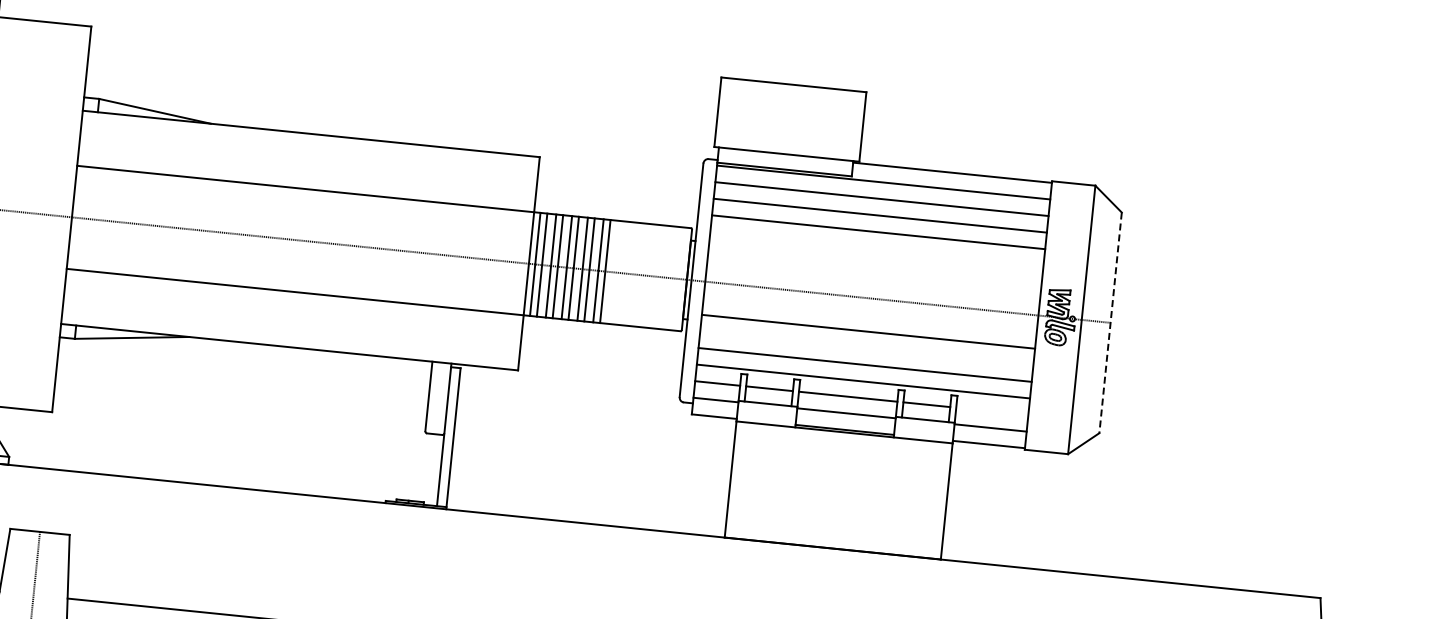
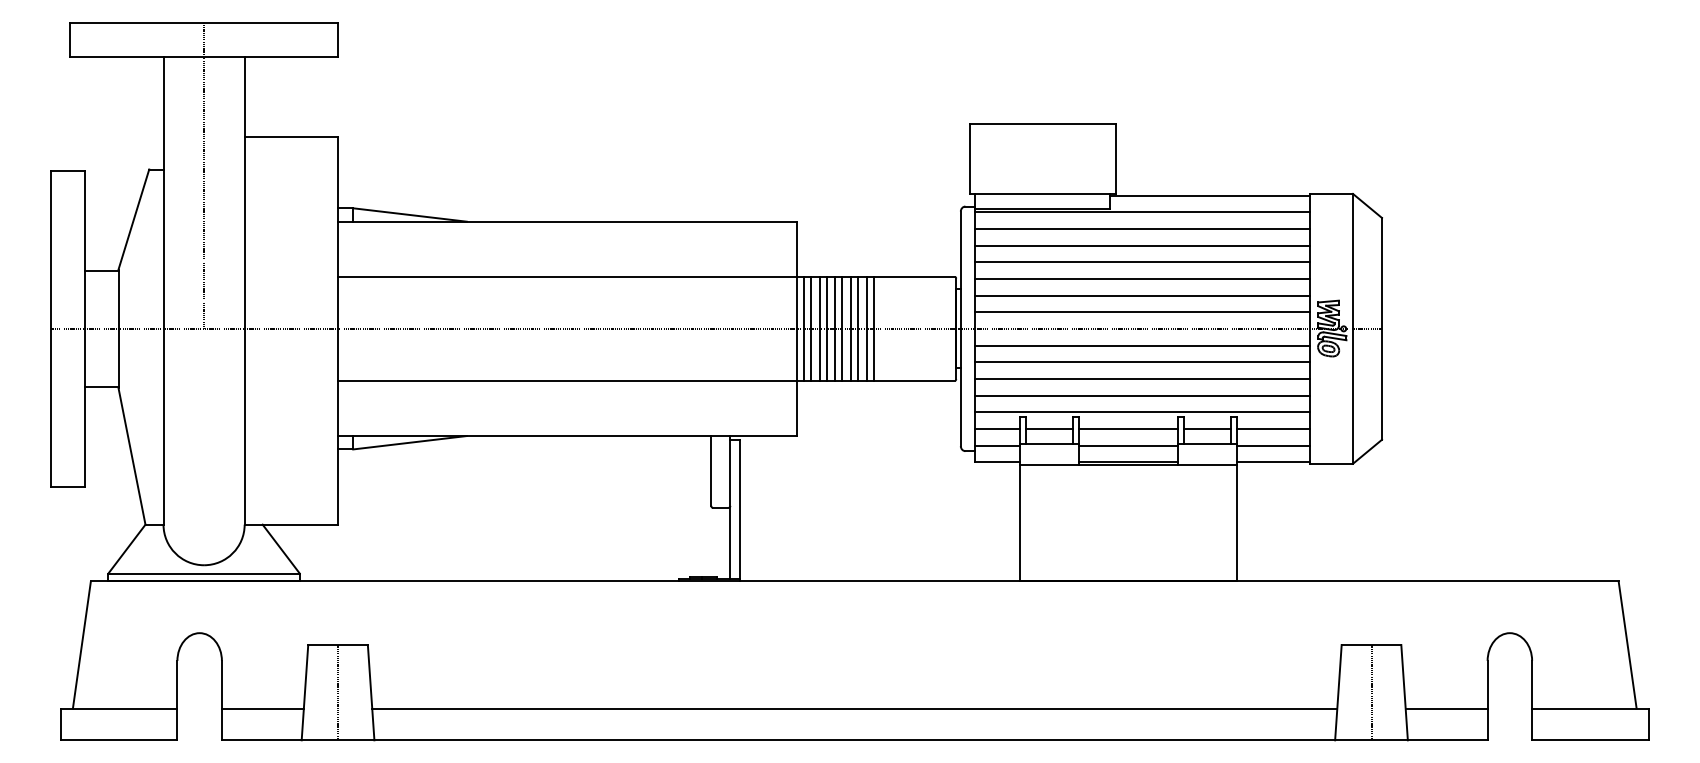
line: (876, 248) -> (1141, 278), added
line: (874, 265) -> (1141, 295), added
line: (872, 282) -> (1141, 312), added
line: (869, 315) -> (1141, 345), added
line: (1111, 322) -> (1382, 328), dashed -> solid
line: (866, 347) -> (1141, 378), added
line: (992, 411) -> (1273, 428), added

